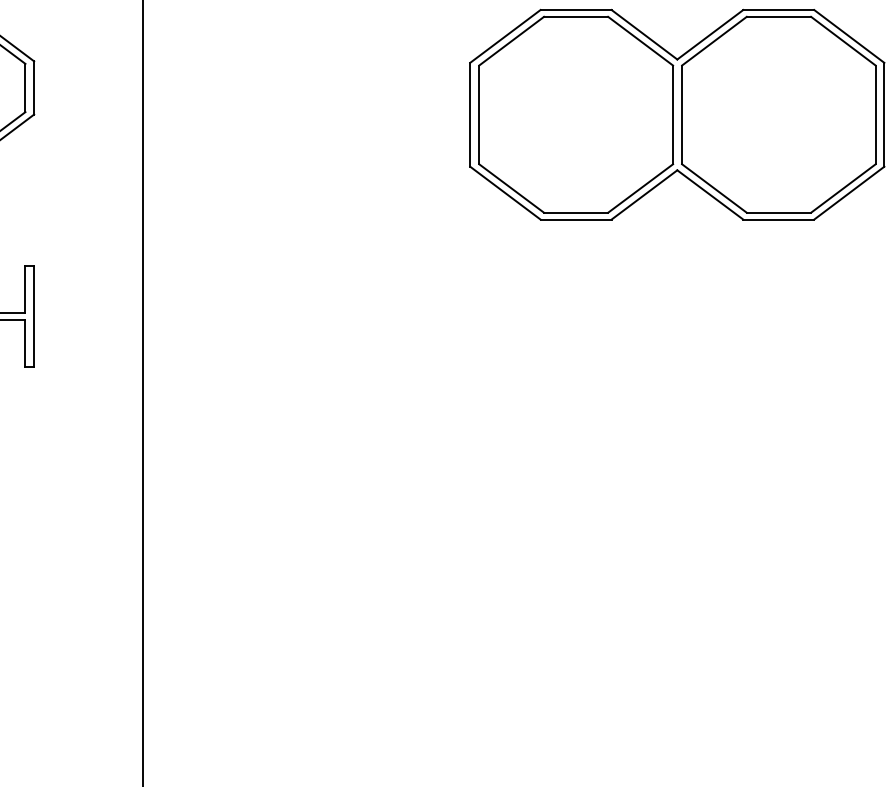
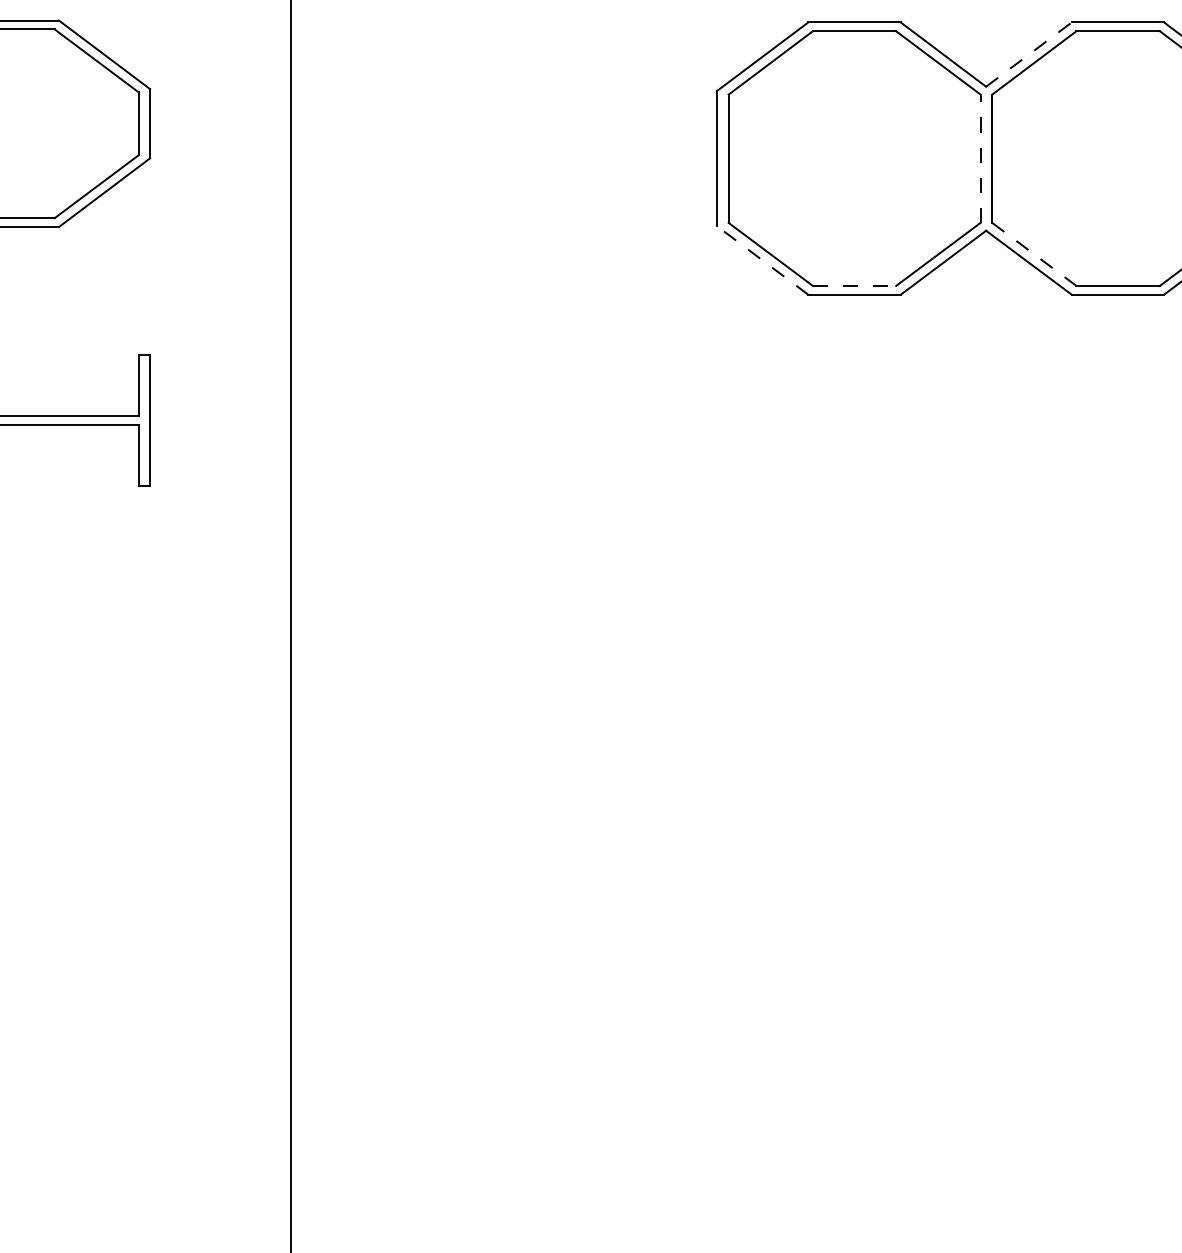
line: (709, 34) -> (1028, 54), solid -> dashed
line: (673, 114) -> (980, 158), solid -> dashed
line: (714, 188) -> (1034, 254), solid -> dashed
line: (505, 193) -> (762, 260), solid -> dashed
line: (576, 212) -> (854, 285), solid -> dashed

